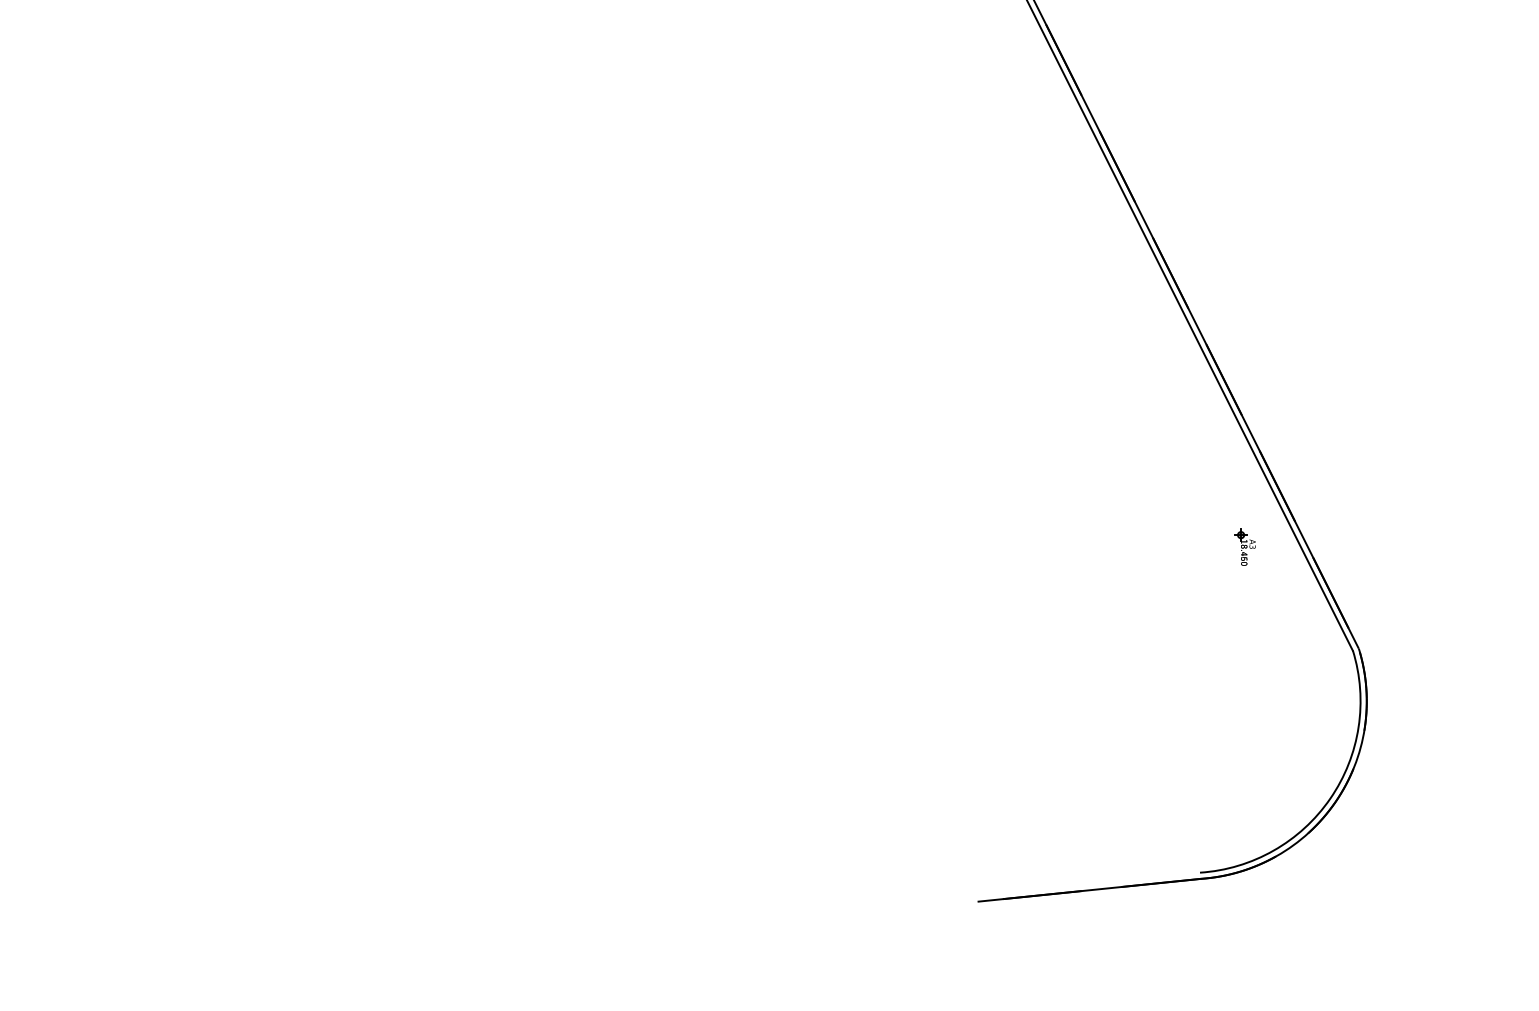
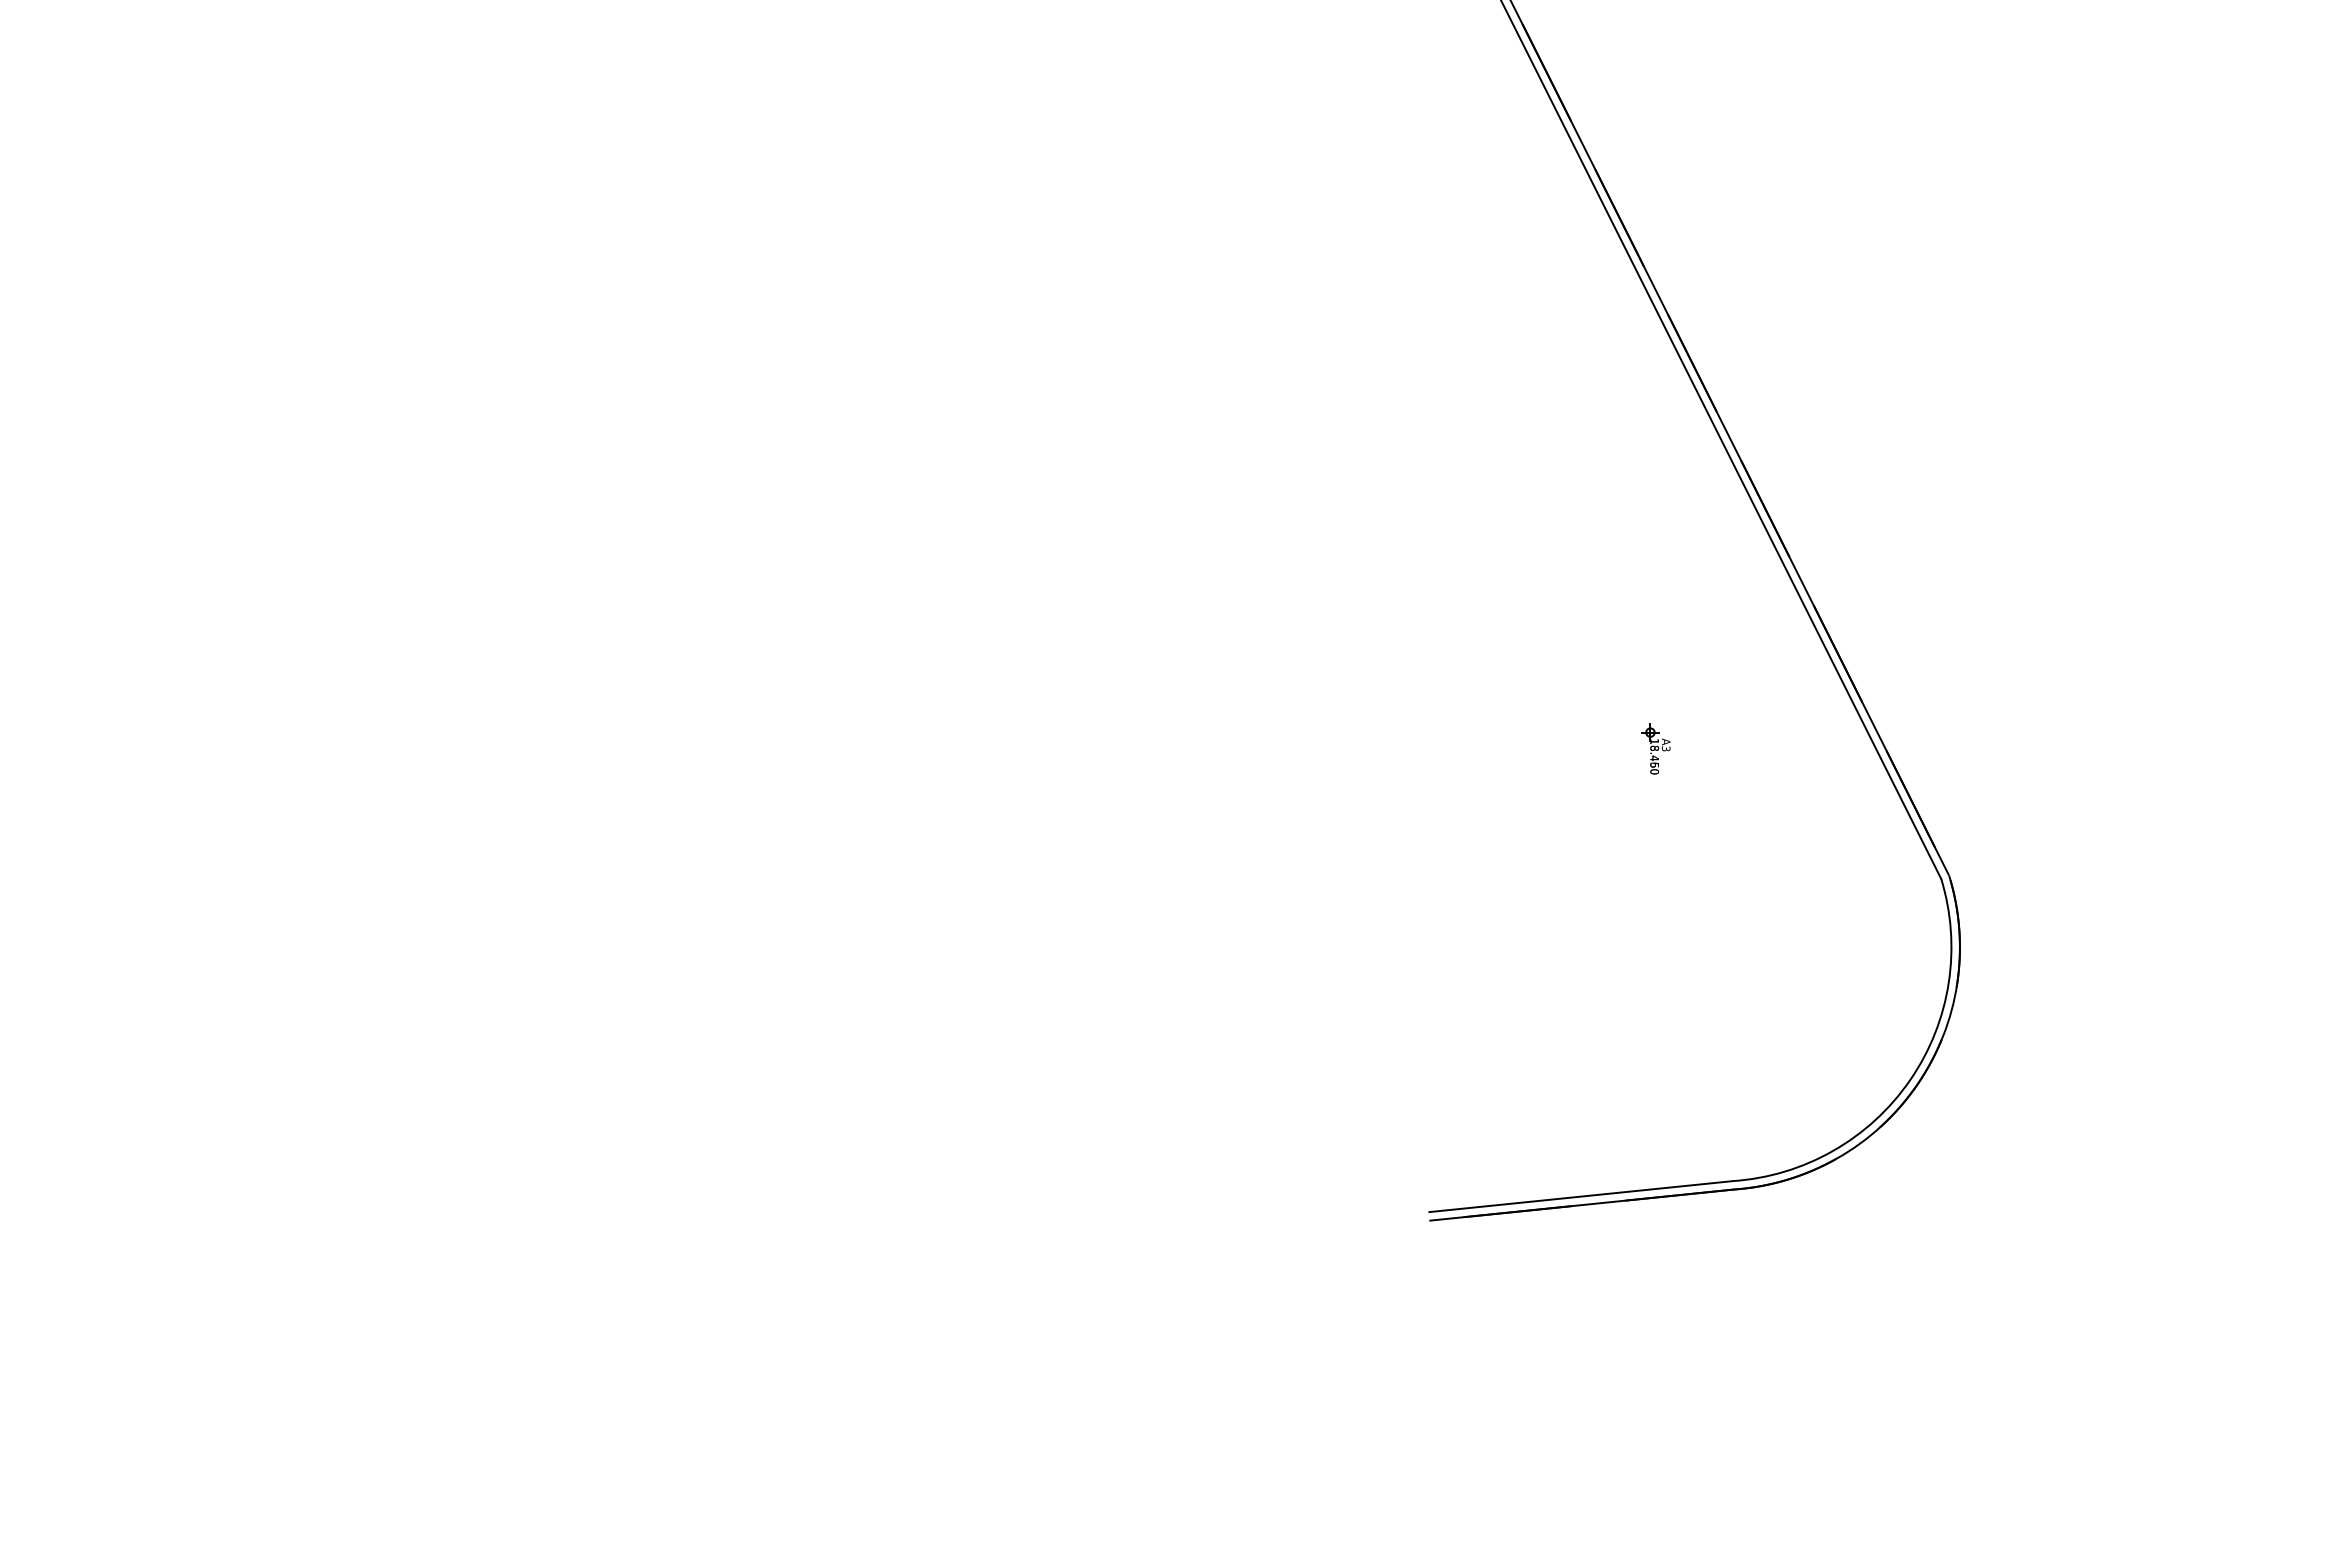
part: (1244, 546) -> (1655, 748), moved
line: (1088, 883) -> (1580, 1196), added

